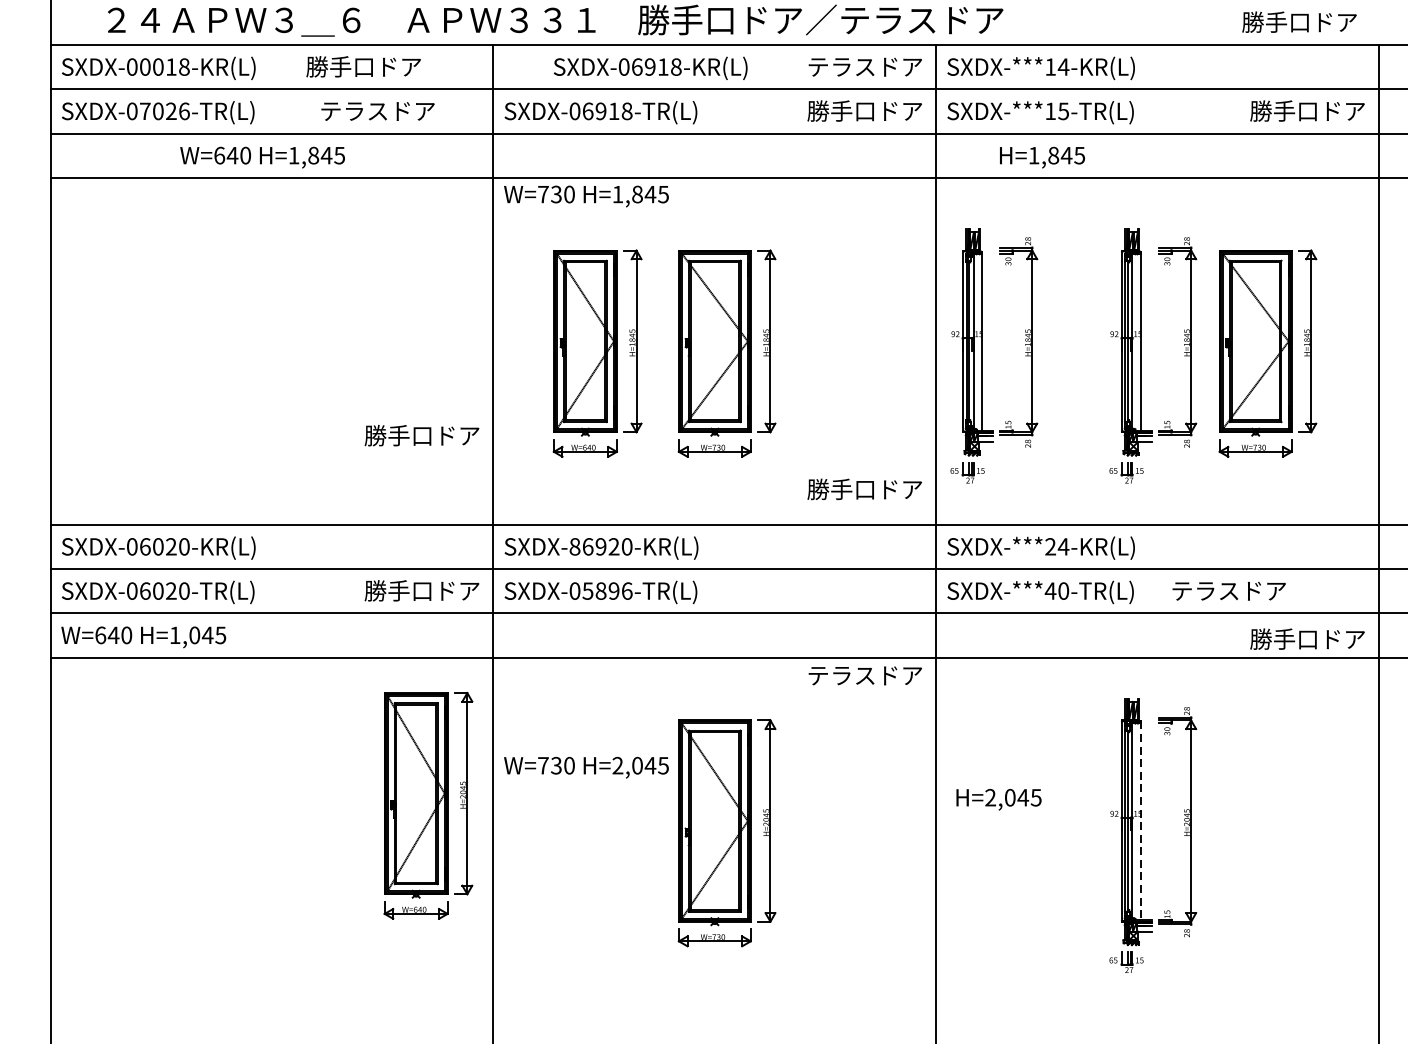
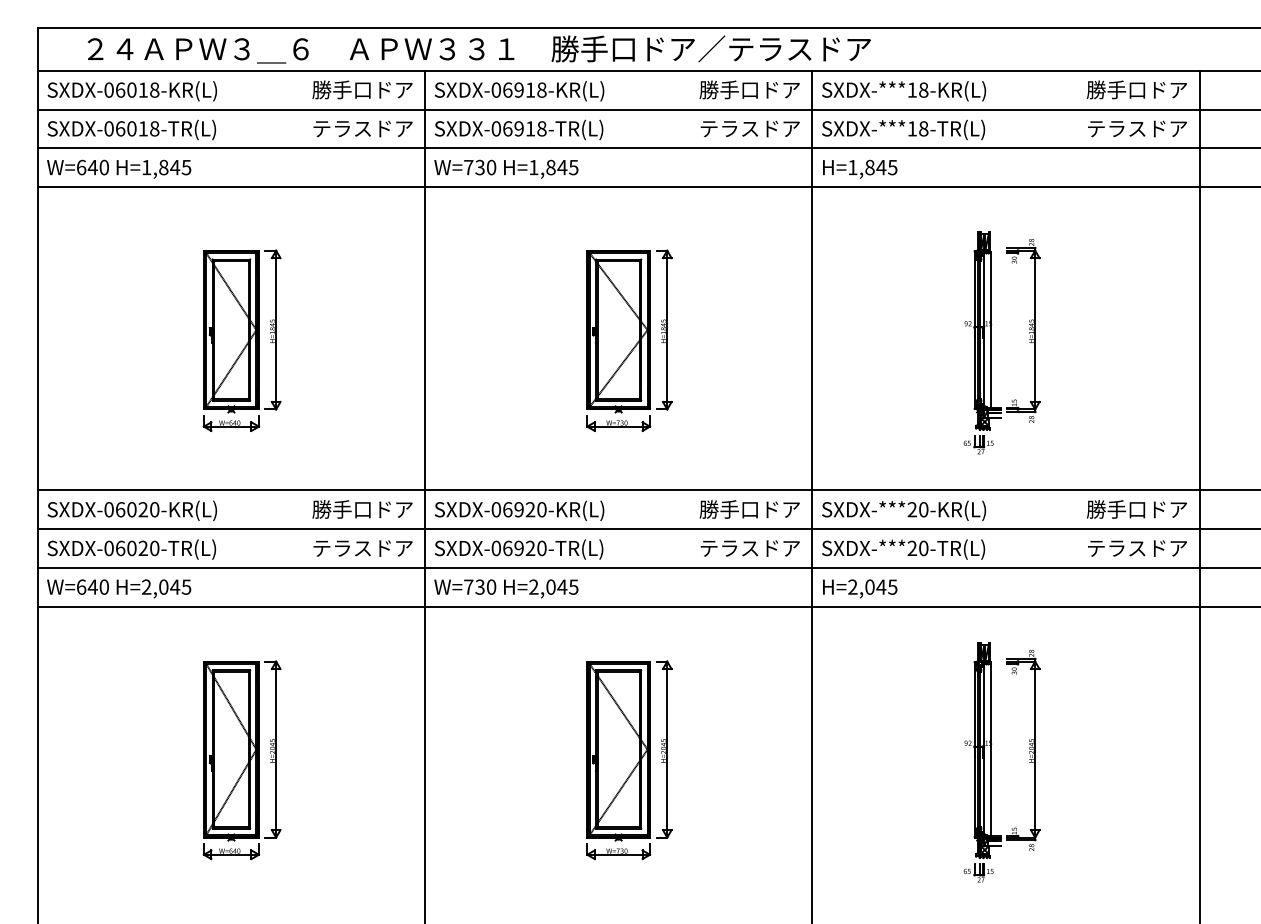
text: (1298, 21) -> (1136, 89), moved
text: (145, 66) -> (120, 89), SXDX-00018-KR(L) -> SXDX-06018-KR(L)
text: (363, 66) -> (362, 89), moved
text: (840, 66) -> (728, 89), テラスドア -> 勝手口ドア
text: (1063, 66) -> (923, 89), SXDX-***14-KR(L) -> SXDX-***18-KR(L)
text: (650, 68) -> (519, 91), moved
text: (164, 110) -> (137, 128), SXDX-07026-TR(L) -> SXDX-06018-TR(L)
text: (377, 110) -> (362, 128), moved
text: (840, 110) -> (728, 128), 勝手口ドア -> テラスドア
text: (1063, 110) -> (923, 128), SXDX-***15-TR(L) -> SXDX-***18-TR(L)
text: (1282, 110) -> (1115, 128), 勝手口ドア -> テラスドア
text: (263, 156) -> (119, 168), moved
text: (1042, 156) -> (860, 168), moved
text: (586, 195) -> (506, 168), moved
part: (596, 353) -> (241, 340), moved
part: (1268, 353) -> (1102, 340), removed
part: (982, 355) -> (852, 342), removed
text: (421, 435) -> (362, 509), moved
text: (864, 489) -> (749, 509), moved
text: (575, 546) -> (496, 509), SXDX-86920-KR(L) -> SXDX-06920-KR(L)
text: (1063, 546) -> (923, 509), SXDX-***24-KR(L) -> SXDX-***20-KR(L)
text: (397, 590) -> (341, 547), 勝手口ドア -> テラスドア
text: (1050, 590) -> (912, 547), SXDX-***40-TR(L) -> SXDX-***20-TR(L)
text: (607, 591) -> (524, 548), SXDX-05896-TR(L) -> SXDX-06920-TR(L)
text: (1229, 591) -> (1137, 548), moved
text: (174, 634) -> (146, 586), H=1,045 -> H=2,045
text: (1308, 639) -> (1137, 509), moved
text: (864, 675) -> (749, 548), moved
text: (586, 767) -> (506, 588), moved
text: (999, 799) -> (860, 588), moved
part: (427, 806) -> (241, 760), moved
line: (1141, 821) -> (991, 749), dashed -> solid

